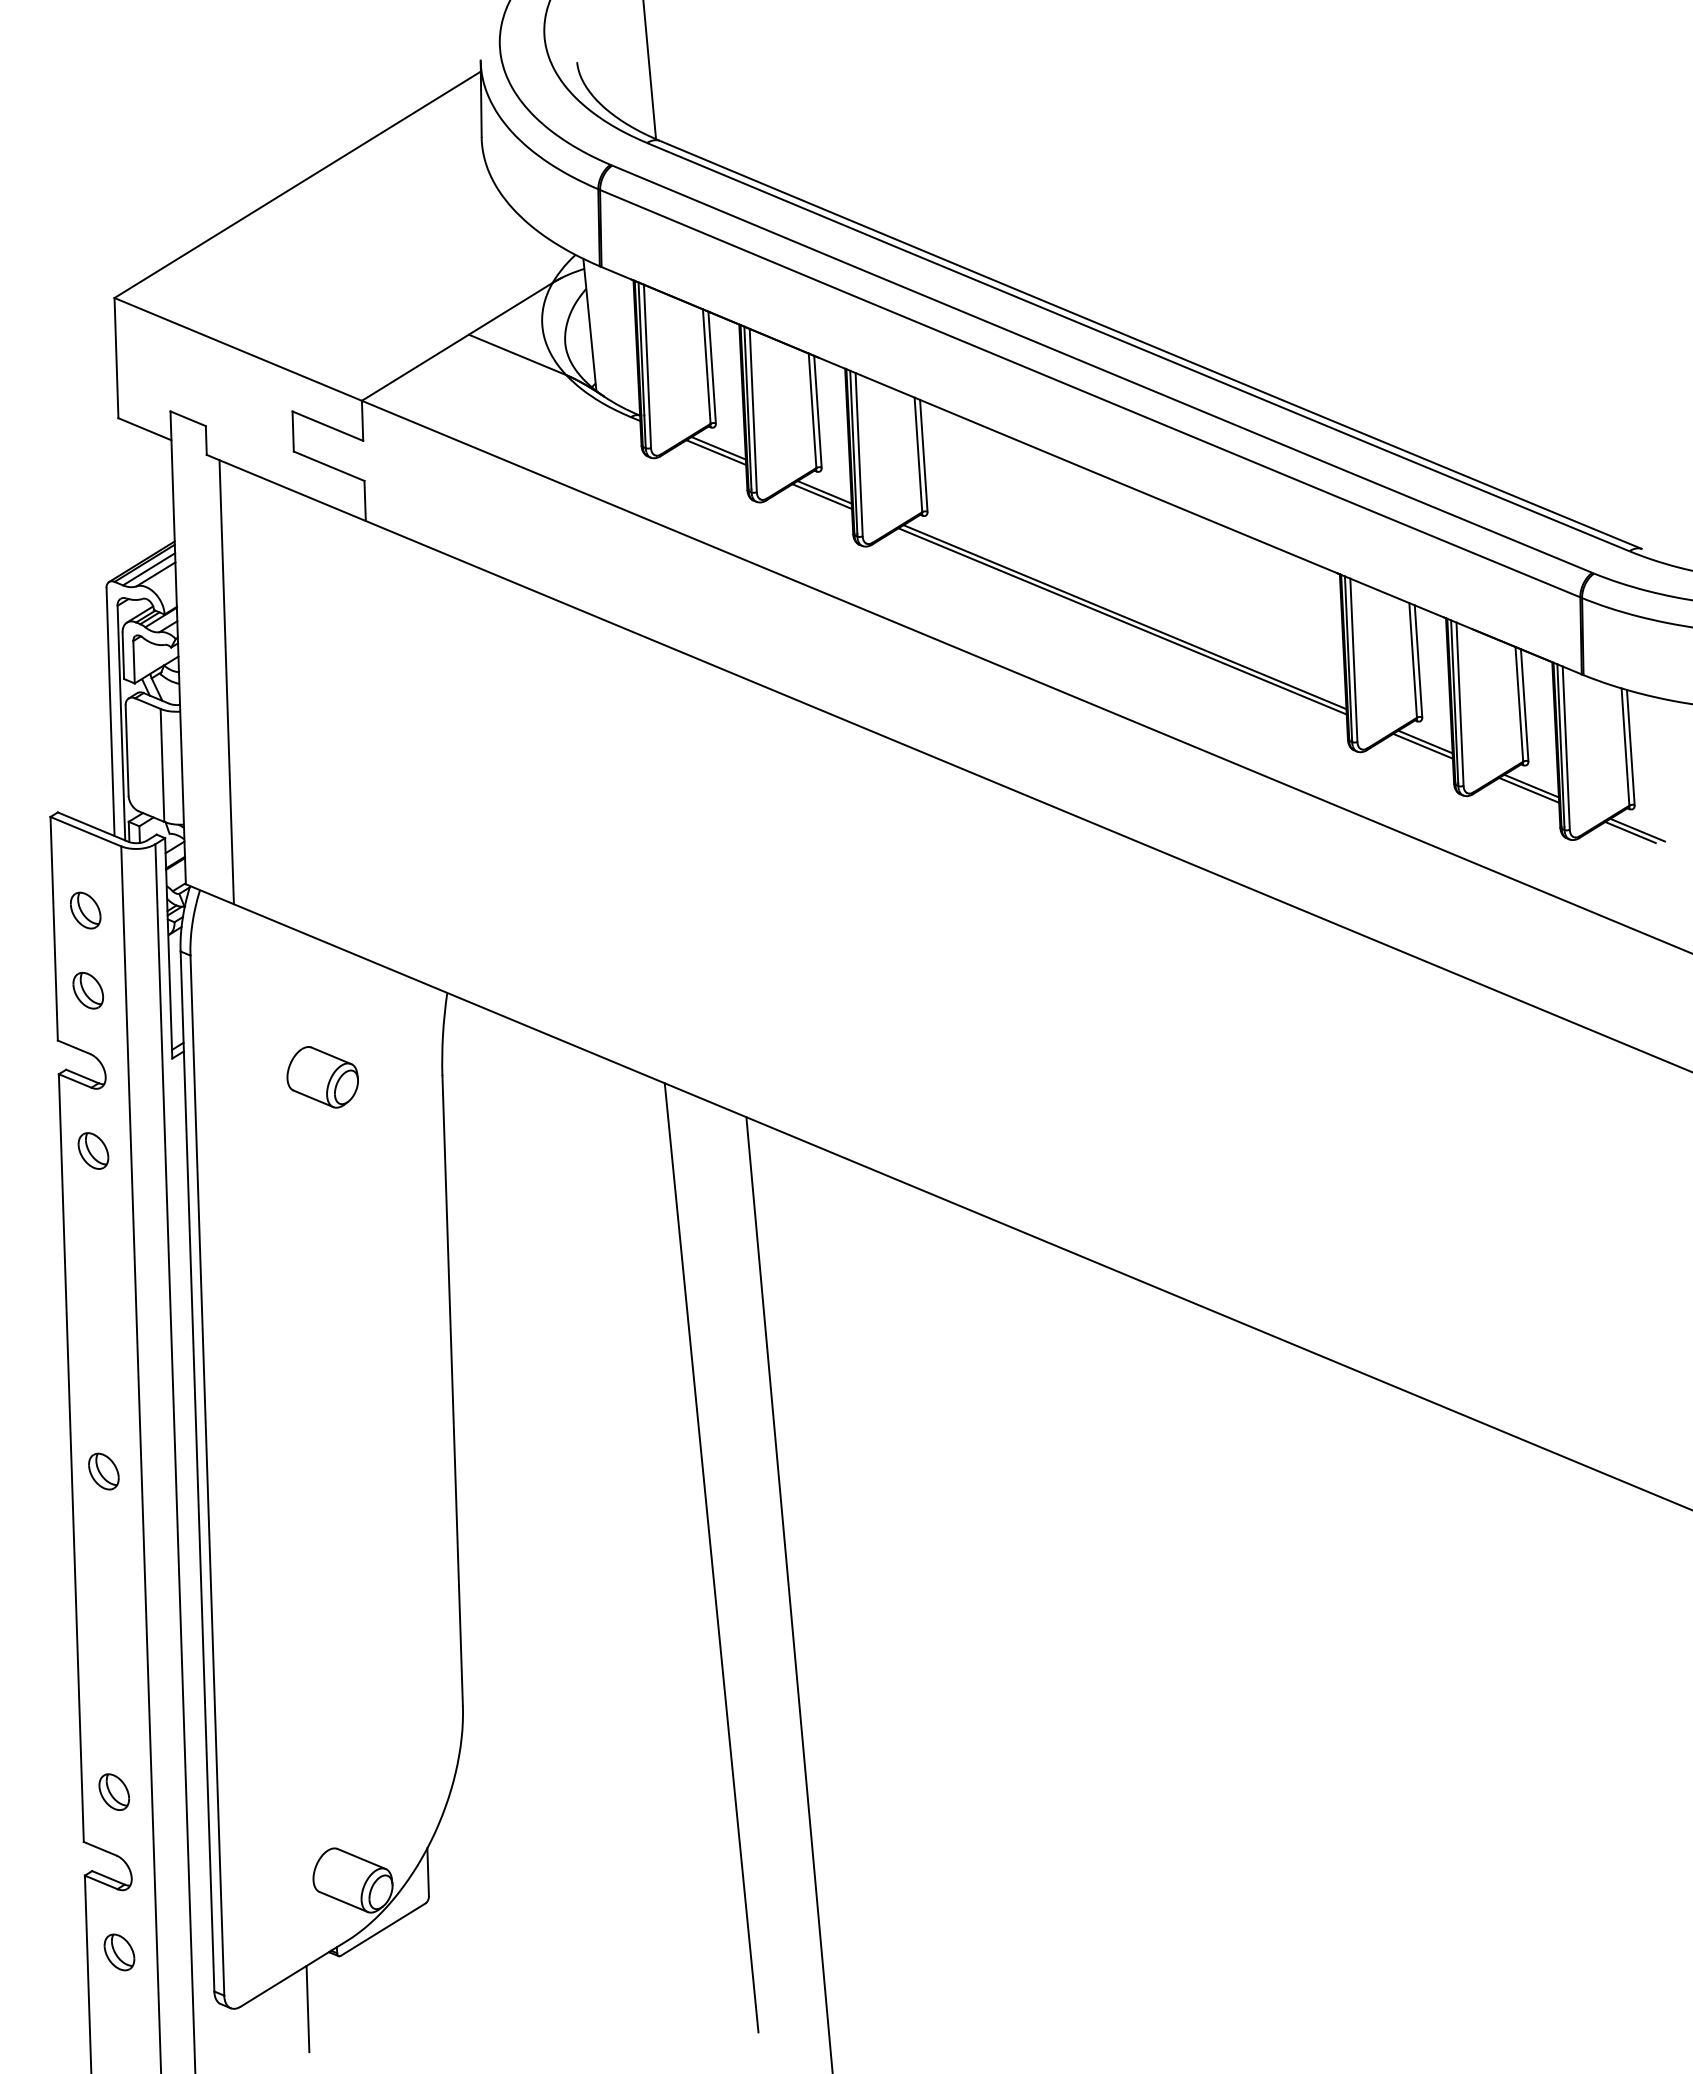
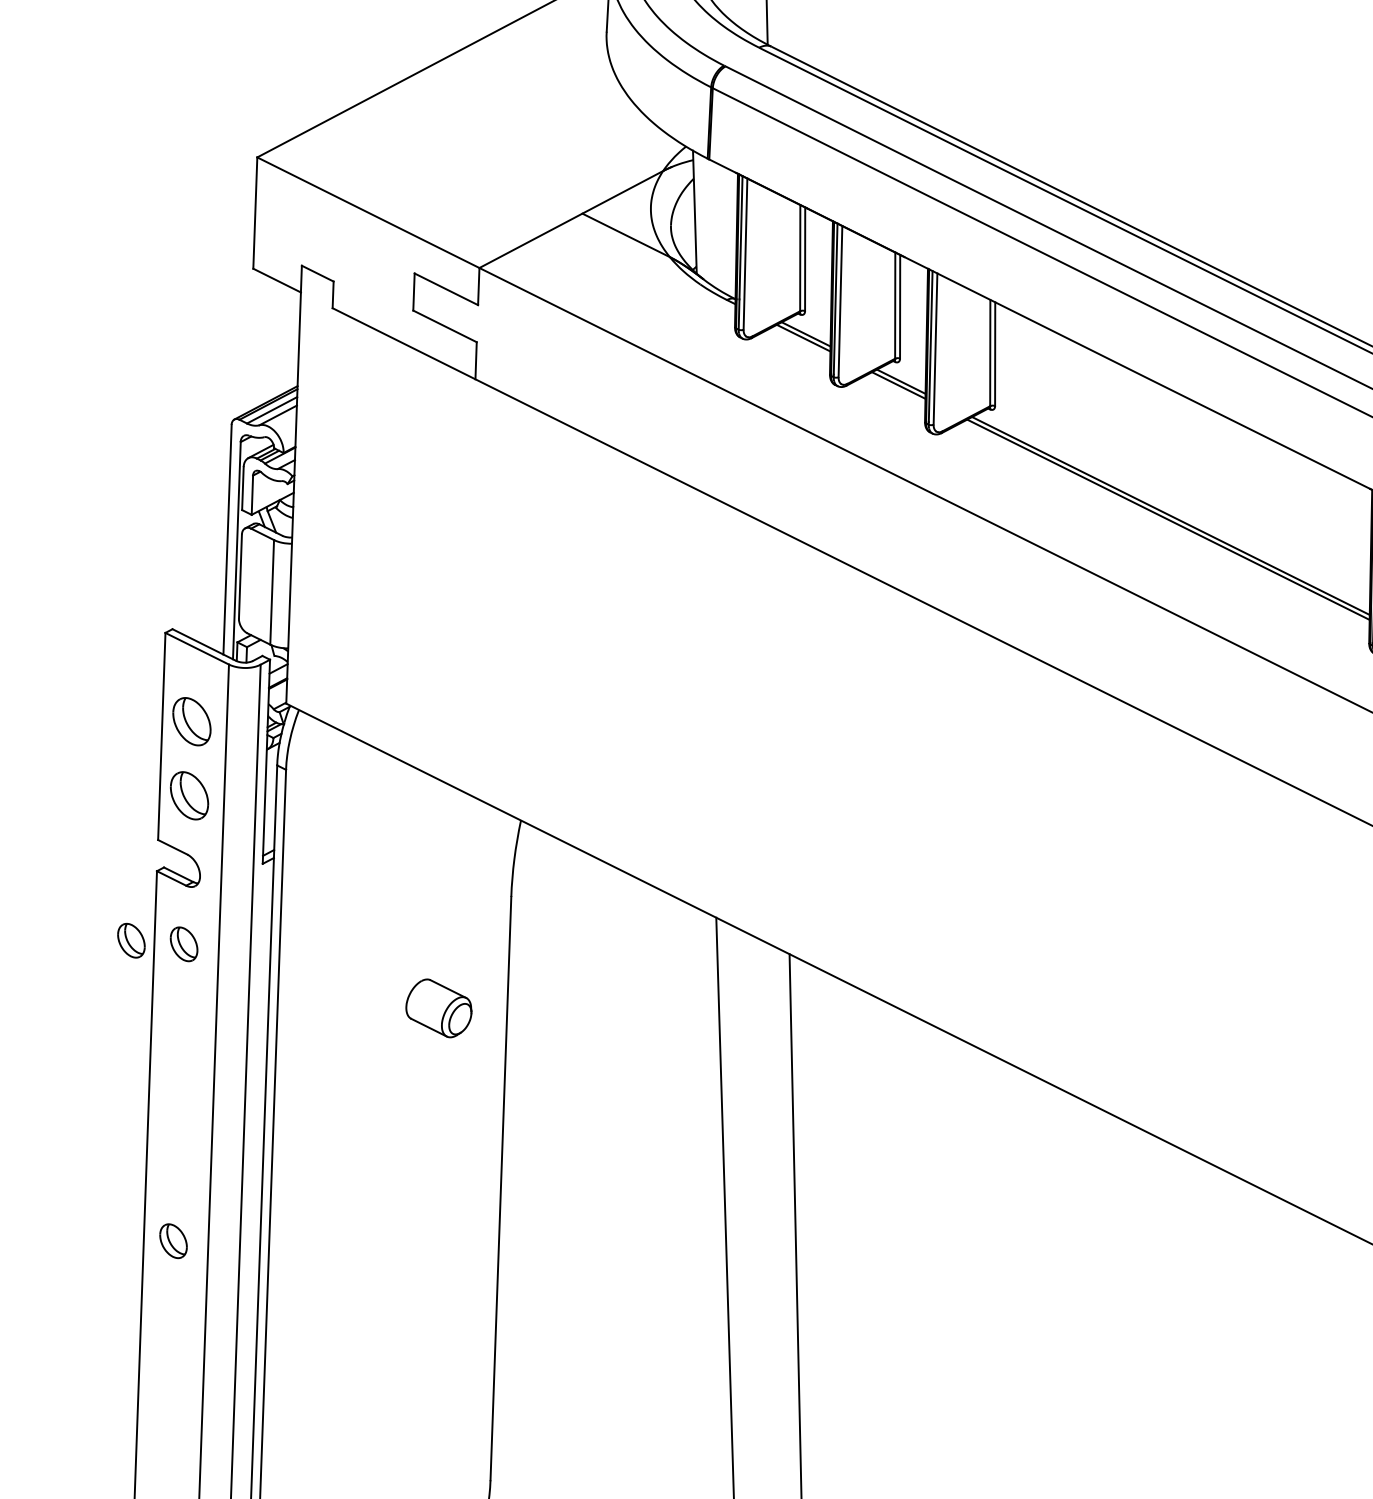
line: (226, 682) -> (336, 519), removed
part: (85, 910) -> (191, 721), size x1.4
part: (87, 990) -> (188, 795), size x1.4
part: (322, 1077) -> (438, 1008), moved
part: (36, 1150) -> (131, 940), added

